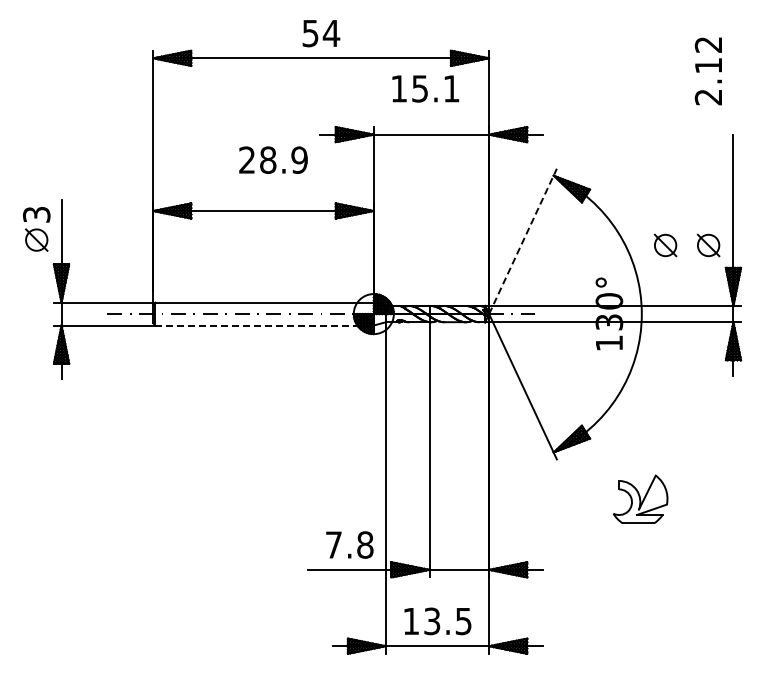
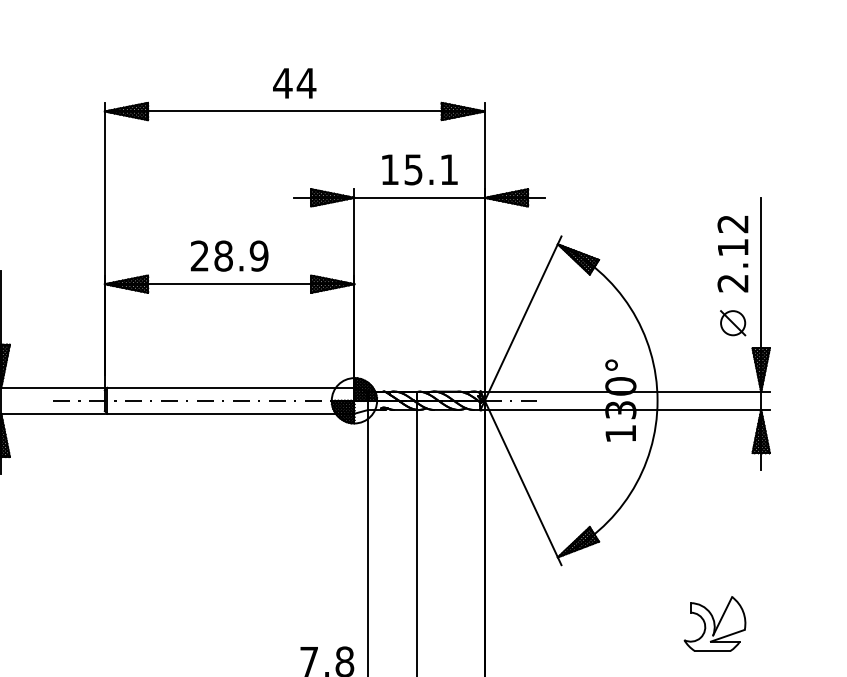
text: (310, 33) -> (282, 83), 54 -> 44
text: (707, 71) -> (731, 254), moved
text: (425, 88) -> (419, 169), moved
text: (273, 159) -> (229, 255), moved
line: (523, 240) -> (523, 317), dashed -> solid
part: (665, 245) -> (684, 323), removed
line: (265, 325) -> (231, 413), dashed -> solid
part: (640, 498) -> (714, 622), moved

